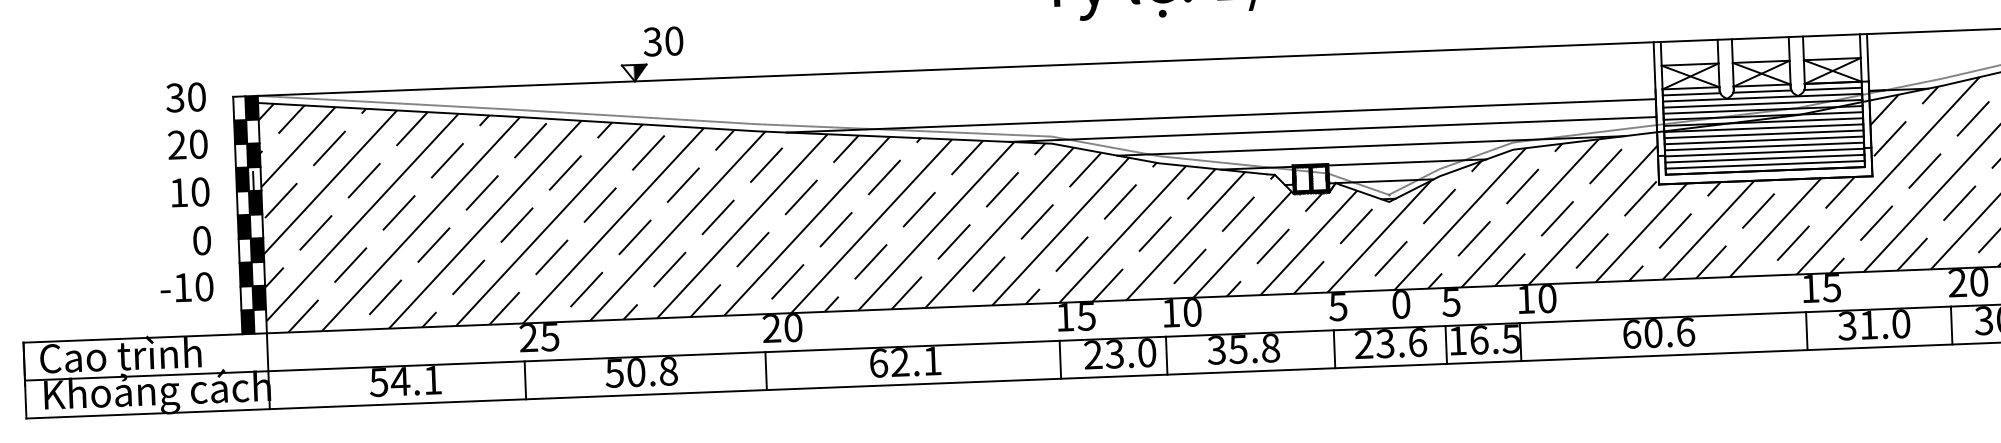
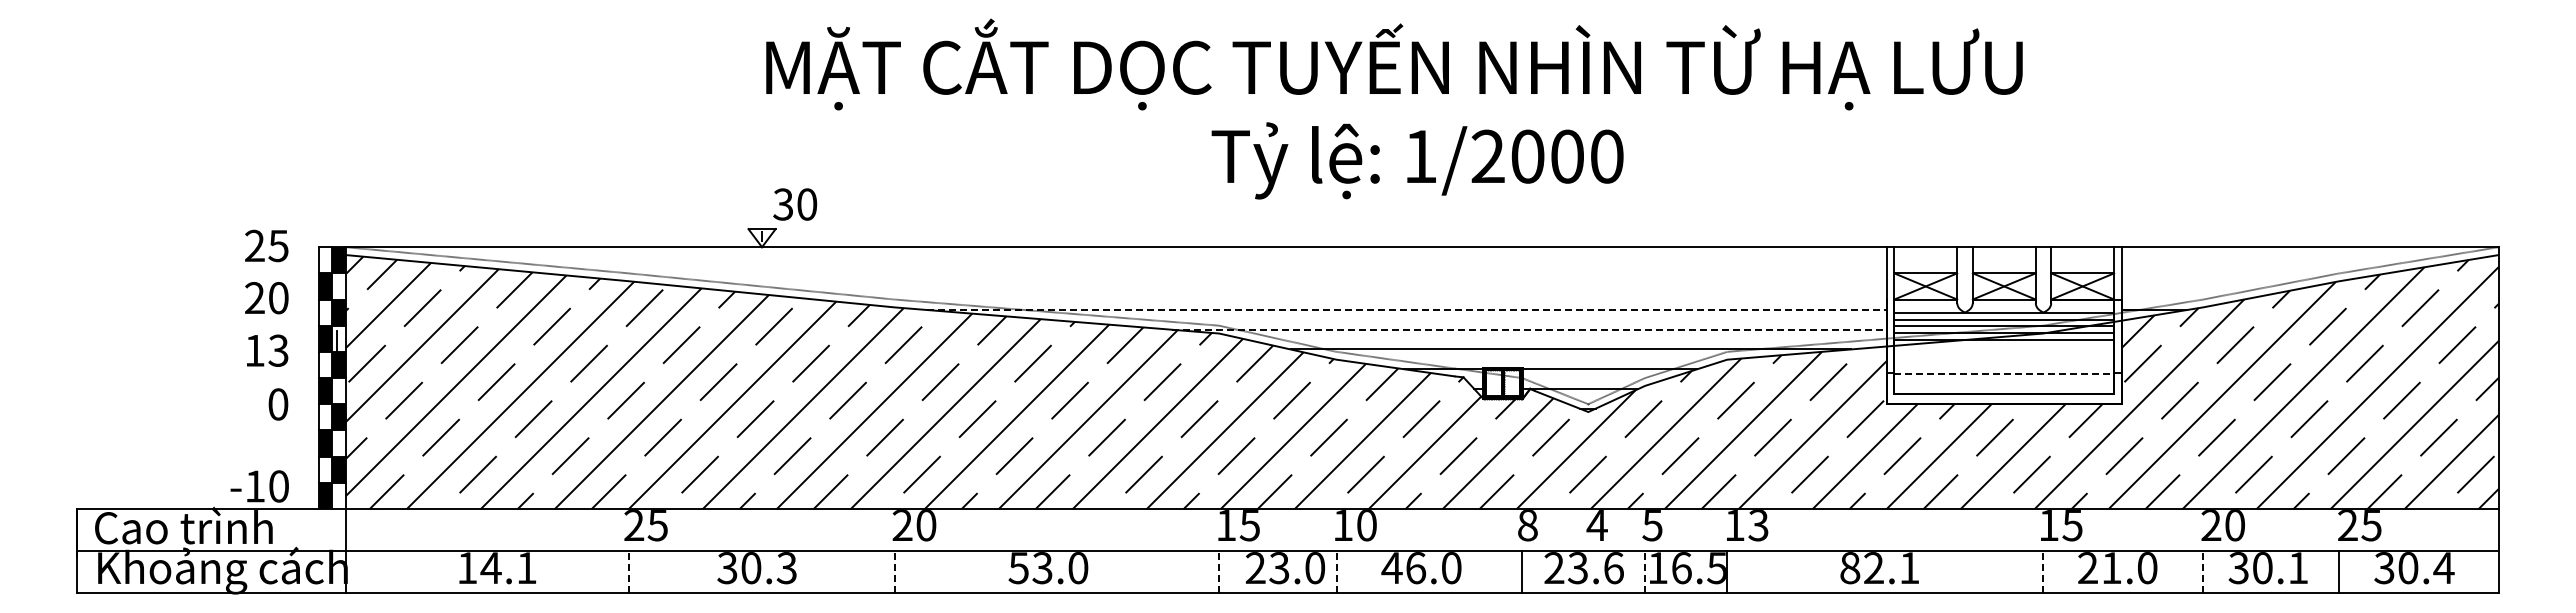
fill: (640, 73) -> (768, 238), removed
line: (1833, 89) -> (2082, 306), removed
line: (1762, 91) -> (2004, 306), removed
line: (1691, 94) -> (1925, 306), removed
text: (185, 97) -> (266, 245), 30 -> 25
line: (1220, 116) -> (1406, 310), solid -> dashed
line: (1763, 128) -> (2004, 346), removed
line: (1333, 129) -> (1529, 329), solid -> dashed
line: (1764, 134) -> (2004, 353), removed
line: (1764, 140) -> (2004, 360), removed
line: (1764, 146) -> (2004, 366), removed
line: (1764, 152) -> (2004, 373), solid -> dashed
line: (1765, 158) -> (2004, 380), removed
line: (1765, 164) -> (2004, 386), removed
text: (200, 191) -> (278, 350), 10 -> 13
text: (186, 287) -> (259, 486), moved
text: (1547, 298) -> (1758, 525), 10 -> 13
text: (1400, 304) -> (1596, 525), 0 -> 4
text: (1338, 306) -> (1527, 525), 5 -> 8
line: (1951, 325) -> (2202, 572), solid -> dashed
text: (1846, 326) -> (2087, 568), 31.0 -> 21.0
line: (1807, 331) -> (2043, 572), solid -> dashed
text: (1658, 333) -> (1879, 568), 60.6 -> 82.1
line: (1446, 345) -> (1645, 572), solid -> dashed
text: (1243, 349) -> (1421, 568), 35.8 -> 46.0
line: (1166, 356) -> (1336, 572), solid -> dashed
line: (1060, 360) -> (1219, 572), solid -> dashed
text: (905, 362) -> (1048, 568), 62.1 -> 53.0
line: (766, 371) -> (894, 572), solid -> dashed
text: (640, 372) -> (756, 568), 50.8 -> 30.3
line: (525, 380) -> (628, 572), solid -> dashed
text: (379, 382) -> (467, 568), 54.1 -> 14.1

